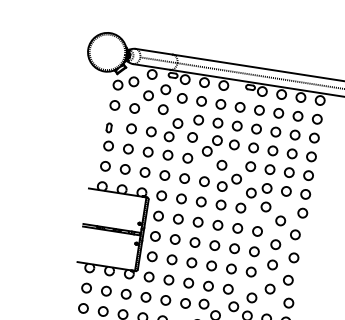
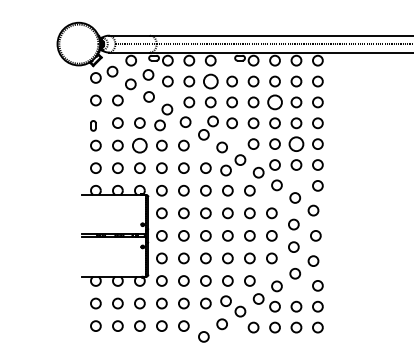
circle: (220, 104) -> (210, 81), size x1.4
circle: (275, 132) -> (274, 102), size x1.4
circle: (147, 152) -> (139, 145), size x1.4
circle: (289, 172) -> (296, 143), size x1.4

